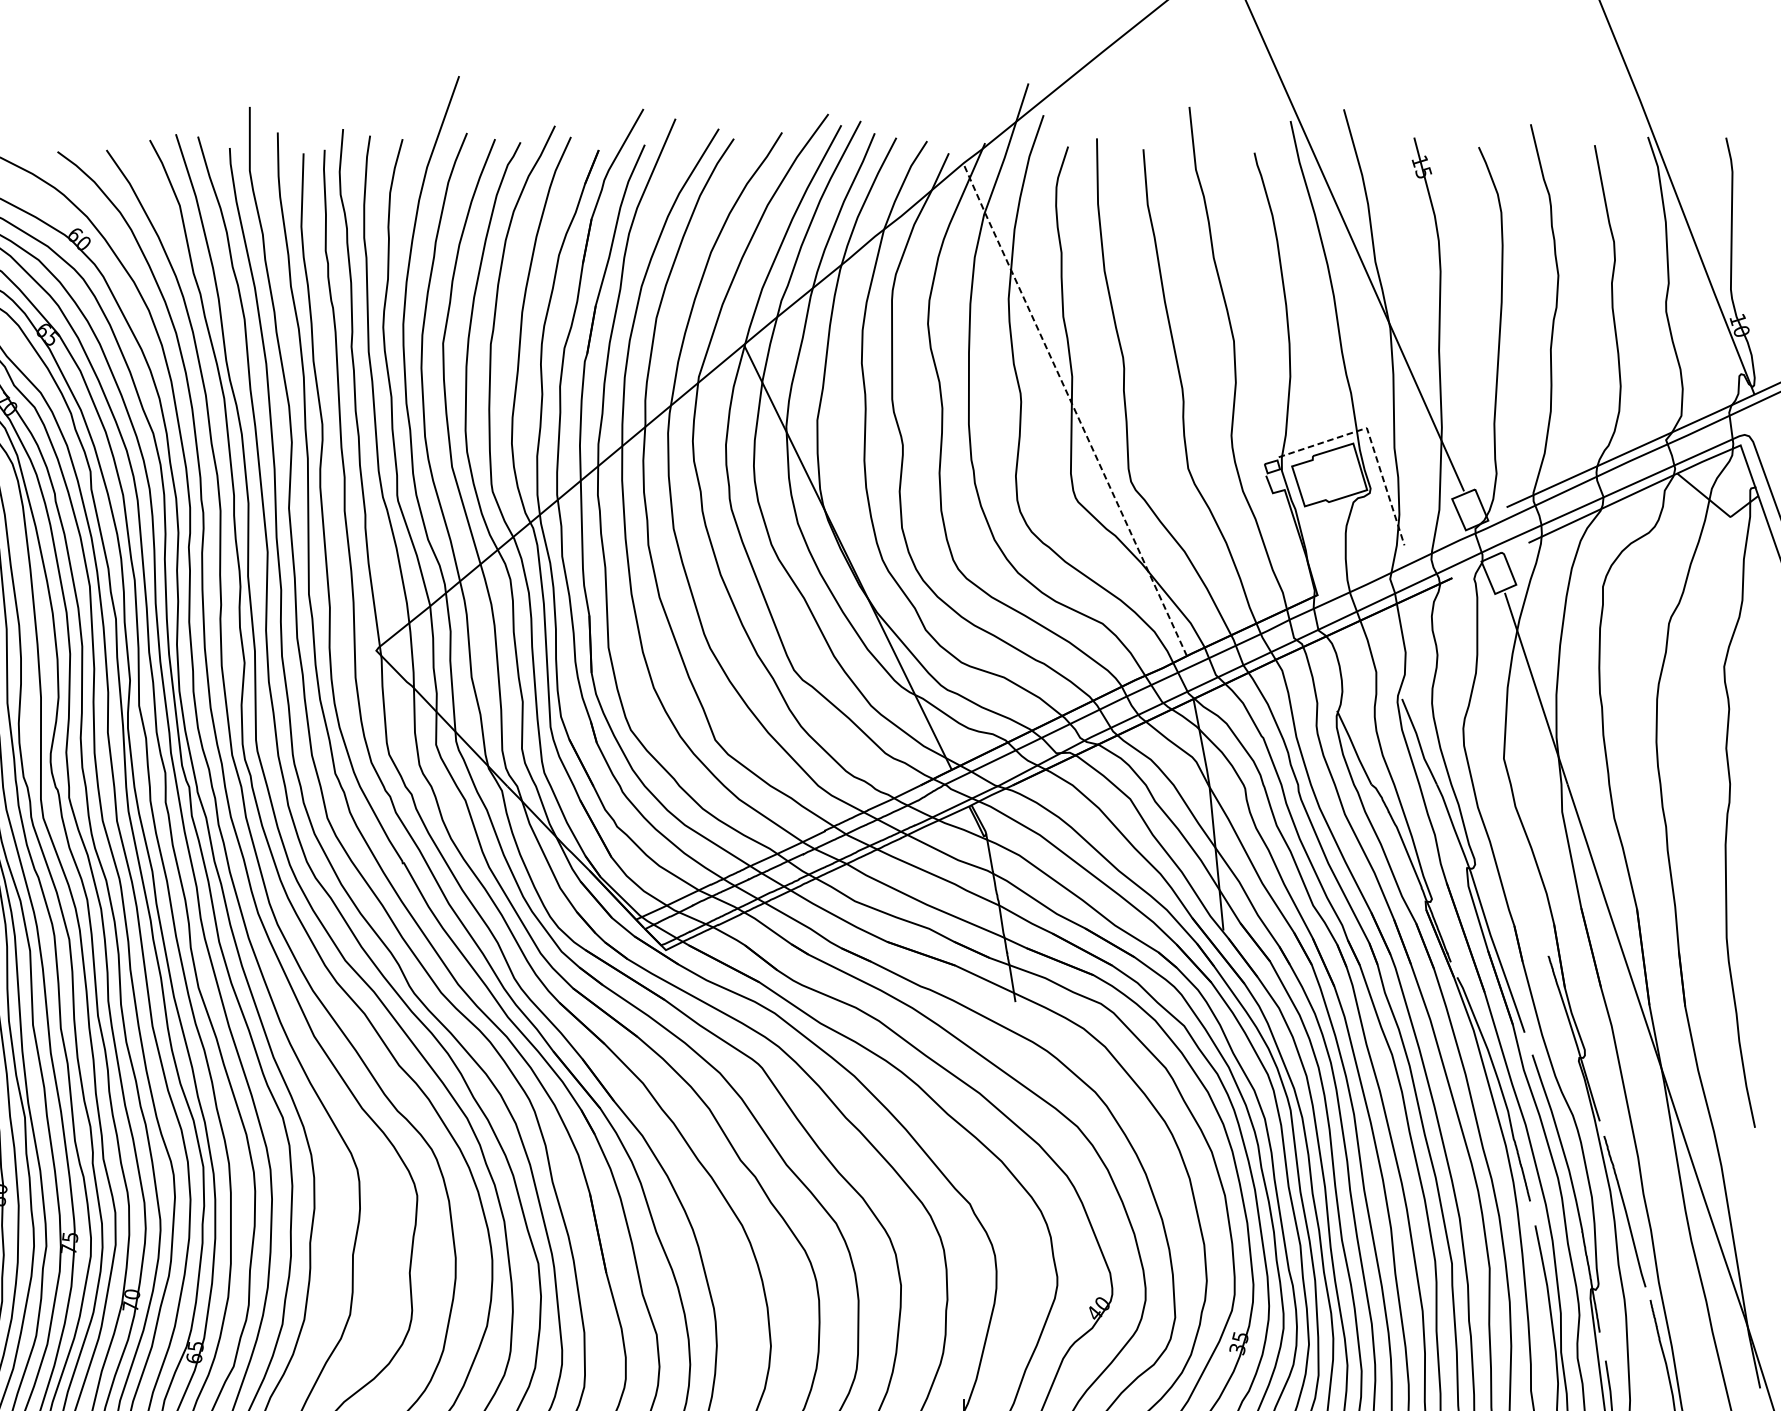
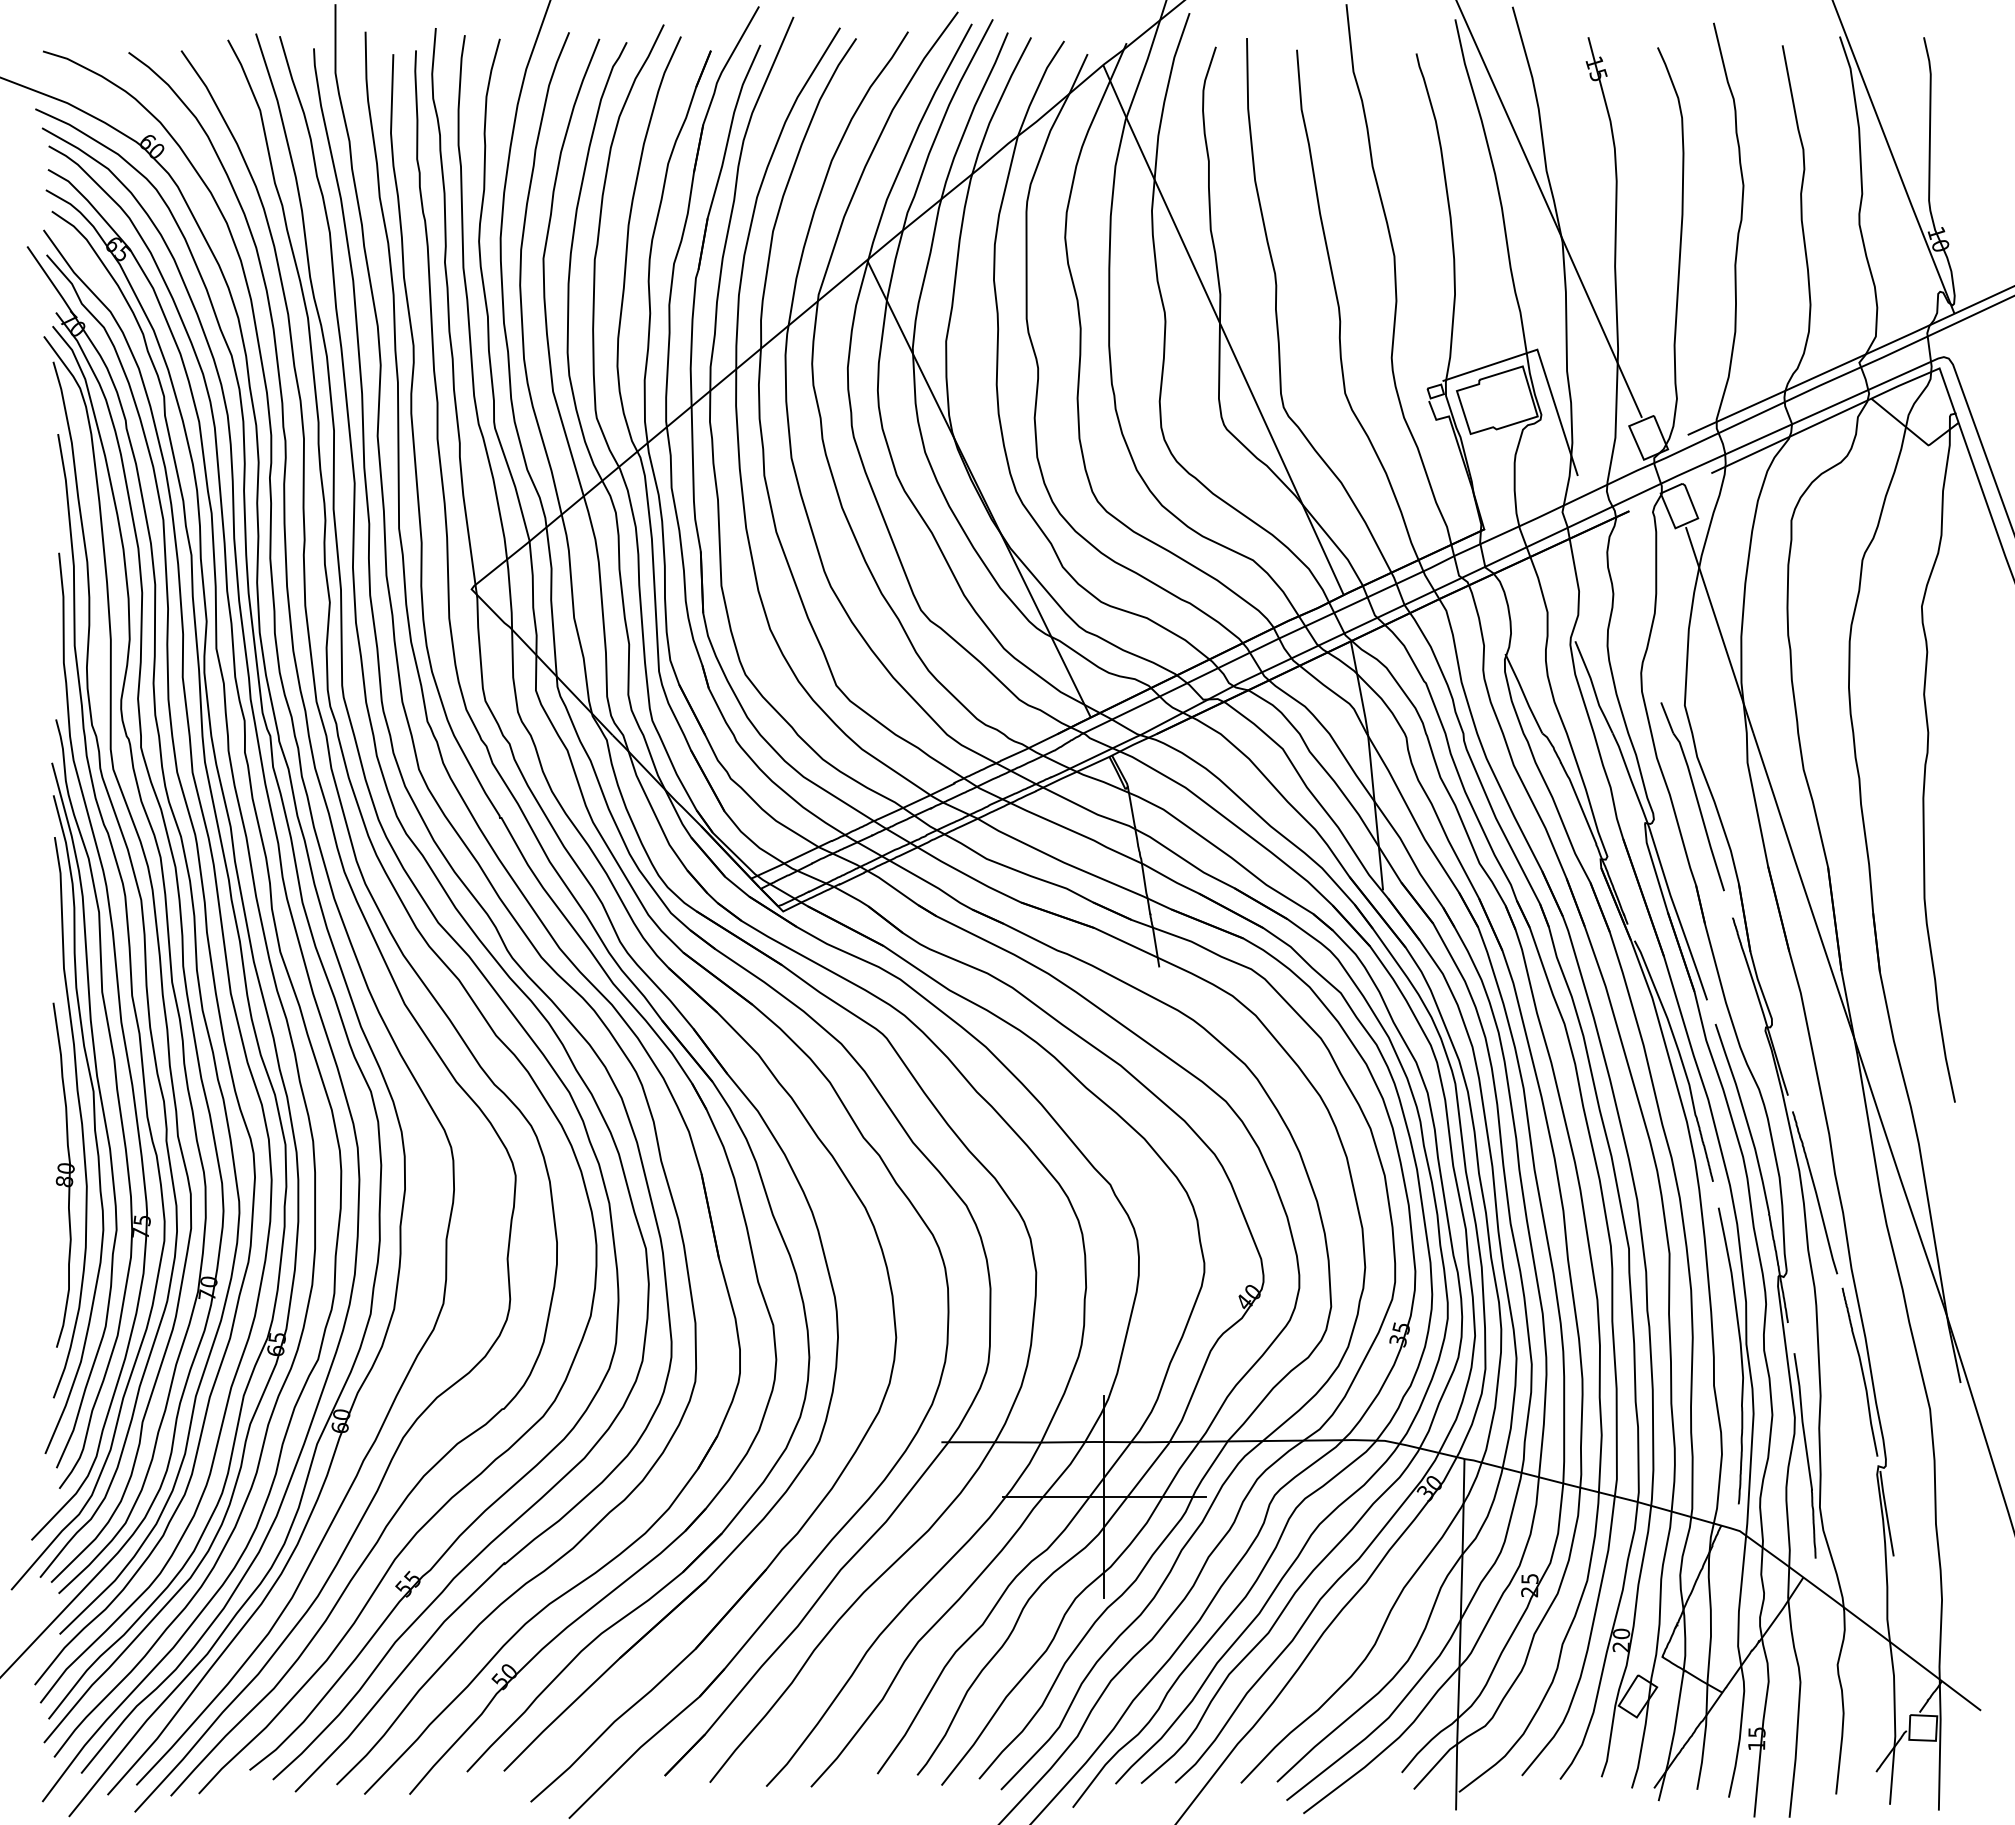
line: (1074, 409) -> (1222, 329), dashed -> solid
line: (1371, 441) -> (1542, 364), dashed -> solid
part: (1511, 843) -> (1692, 796), added

